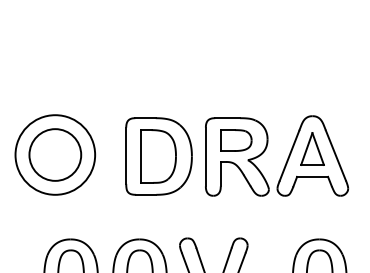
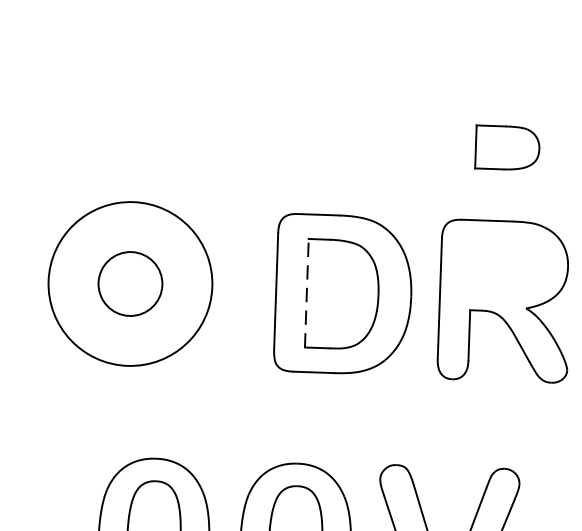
part: (236, 140) -> (508, 147), moved
circle: (55, 154) -> (130, 282), size x0.6
line: (141, 156) -> (307, 293), solid -> dashed

